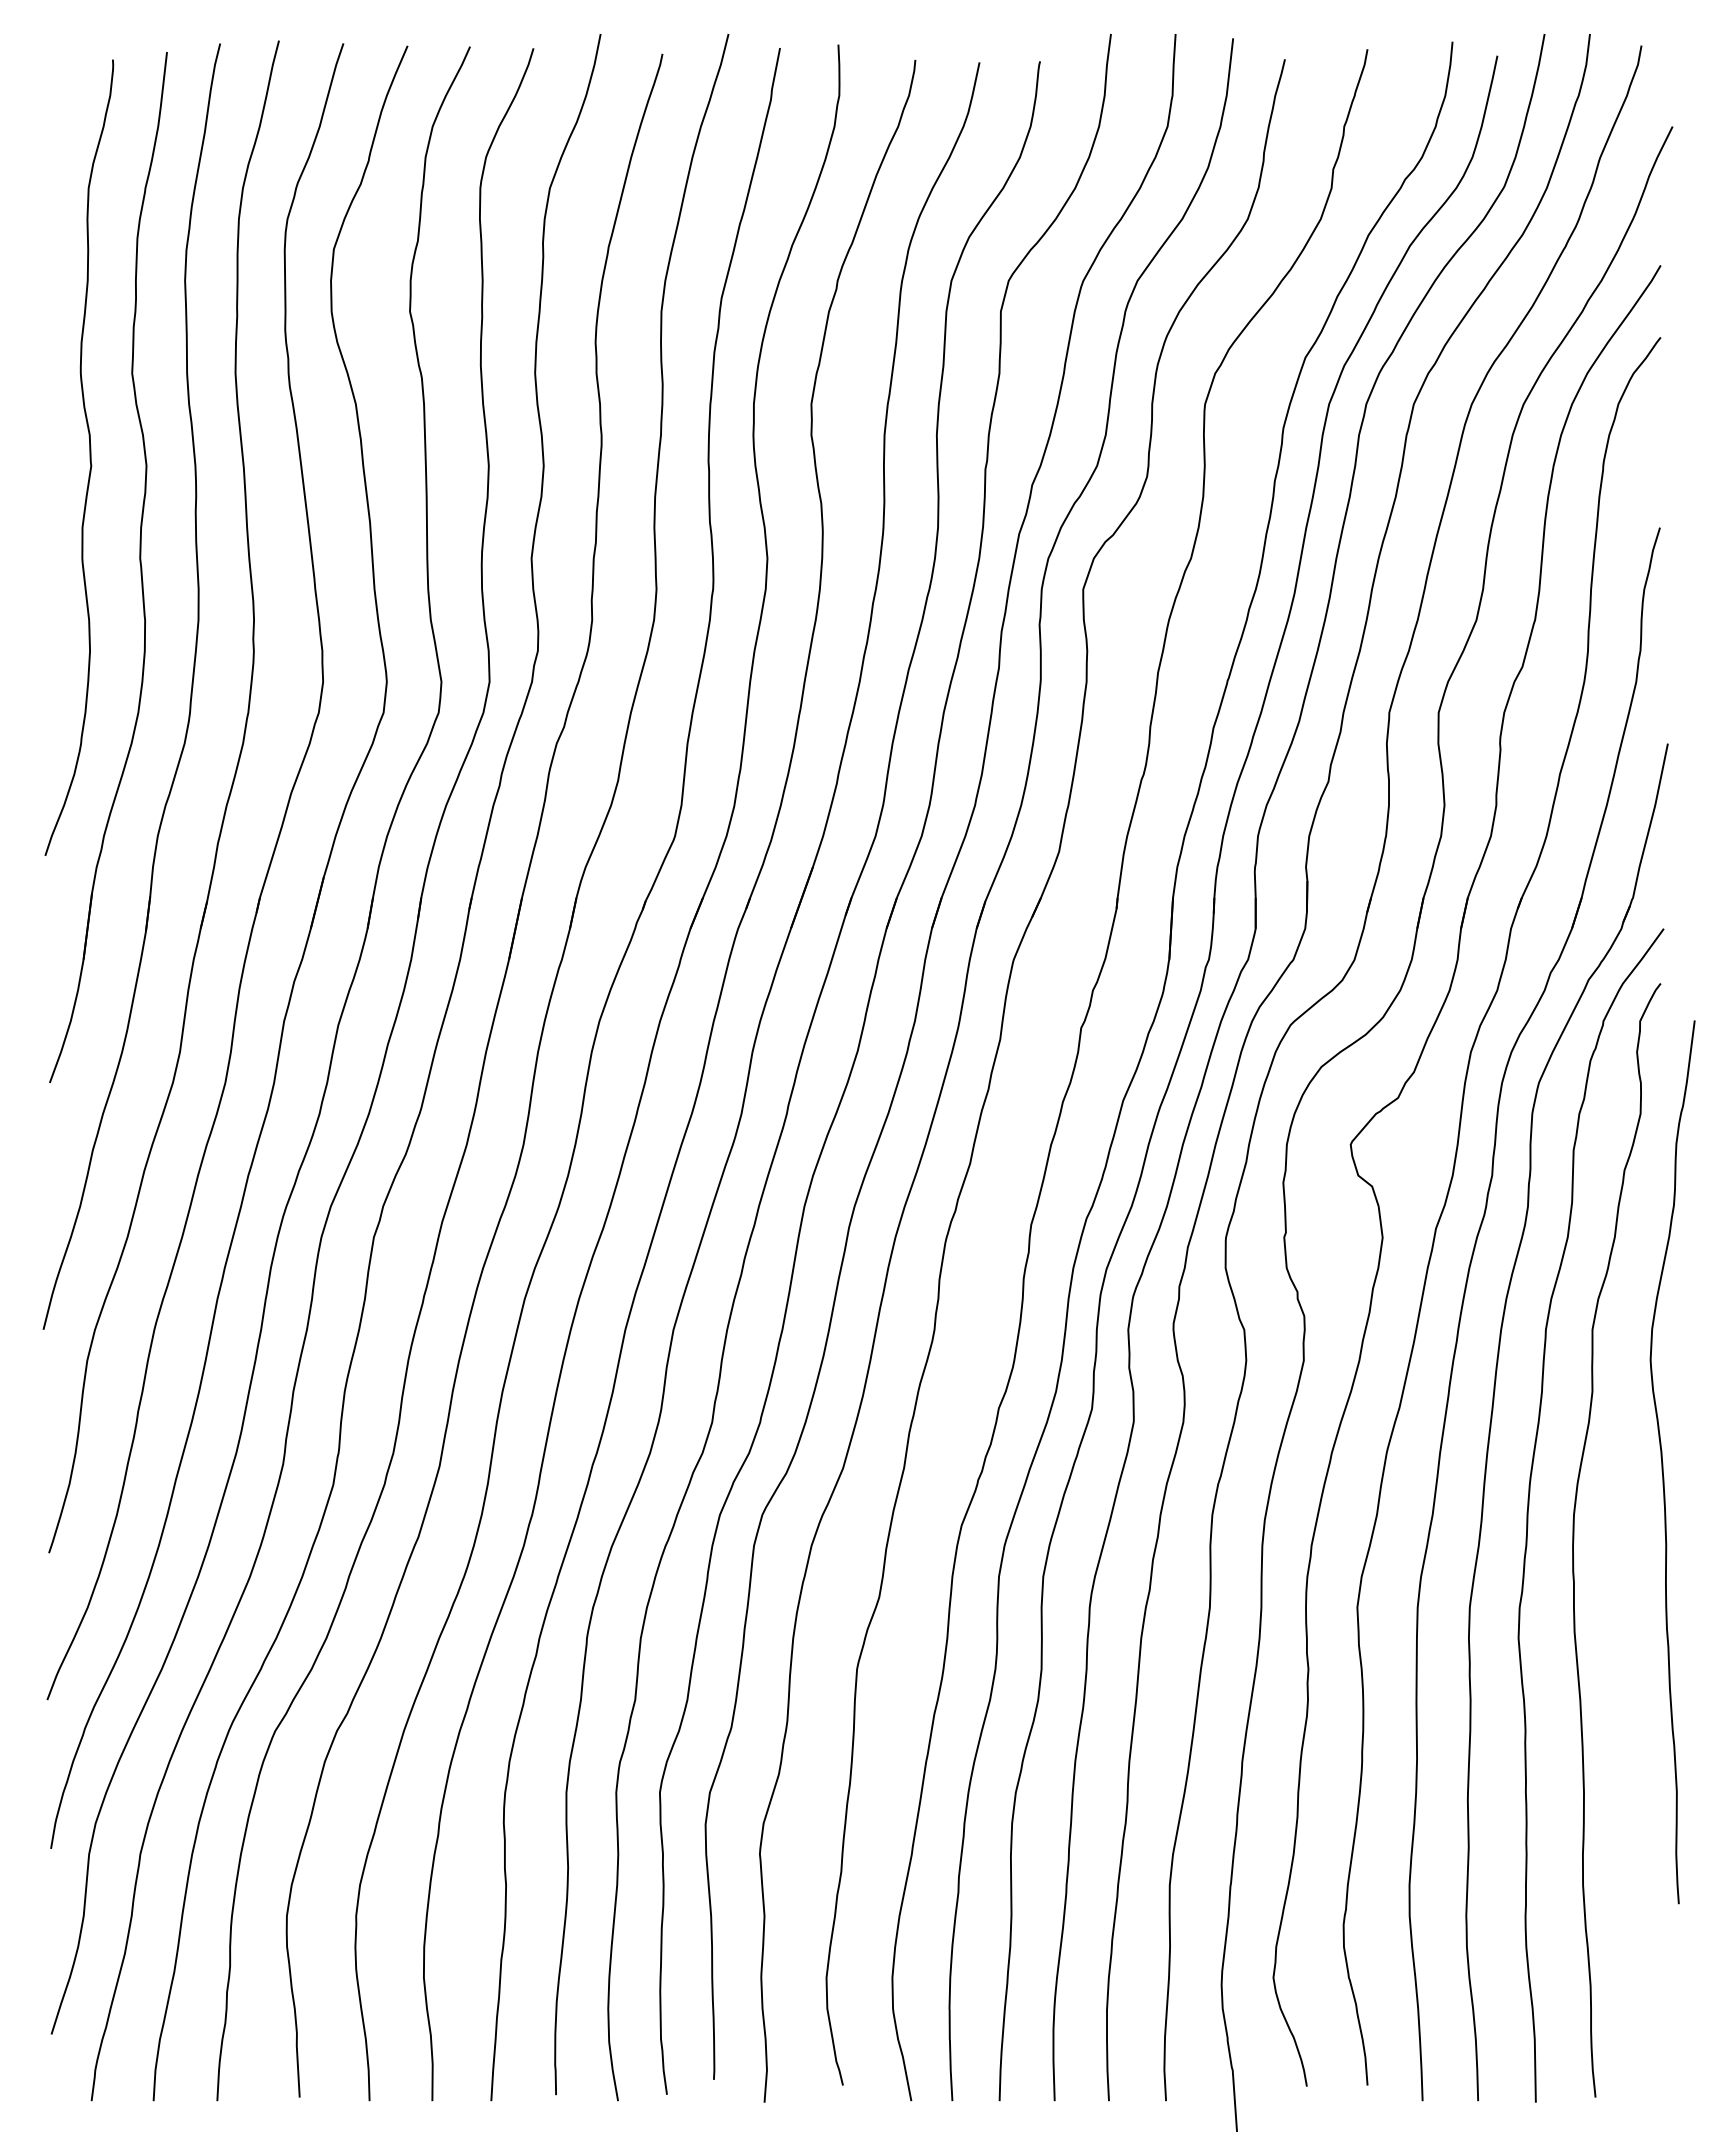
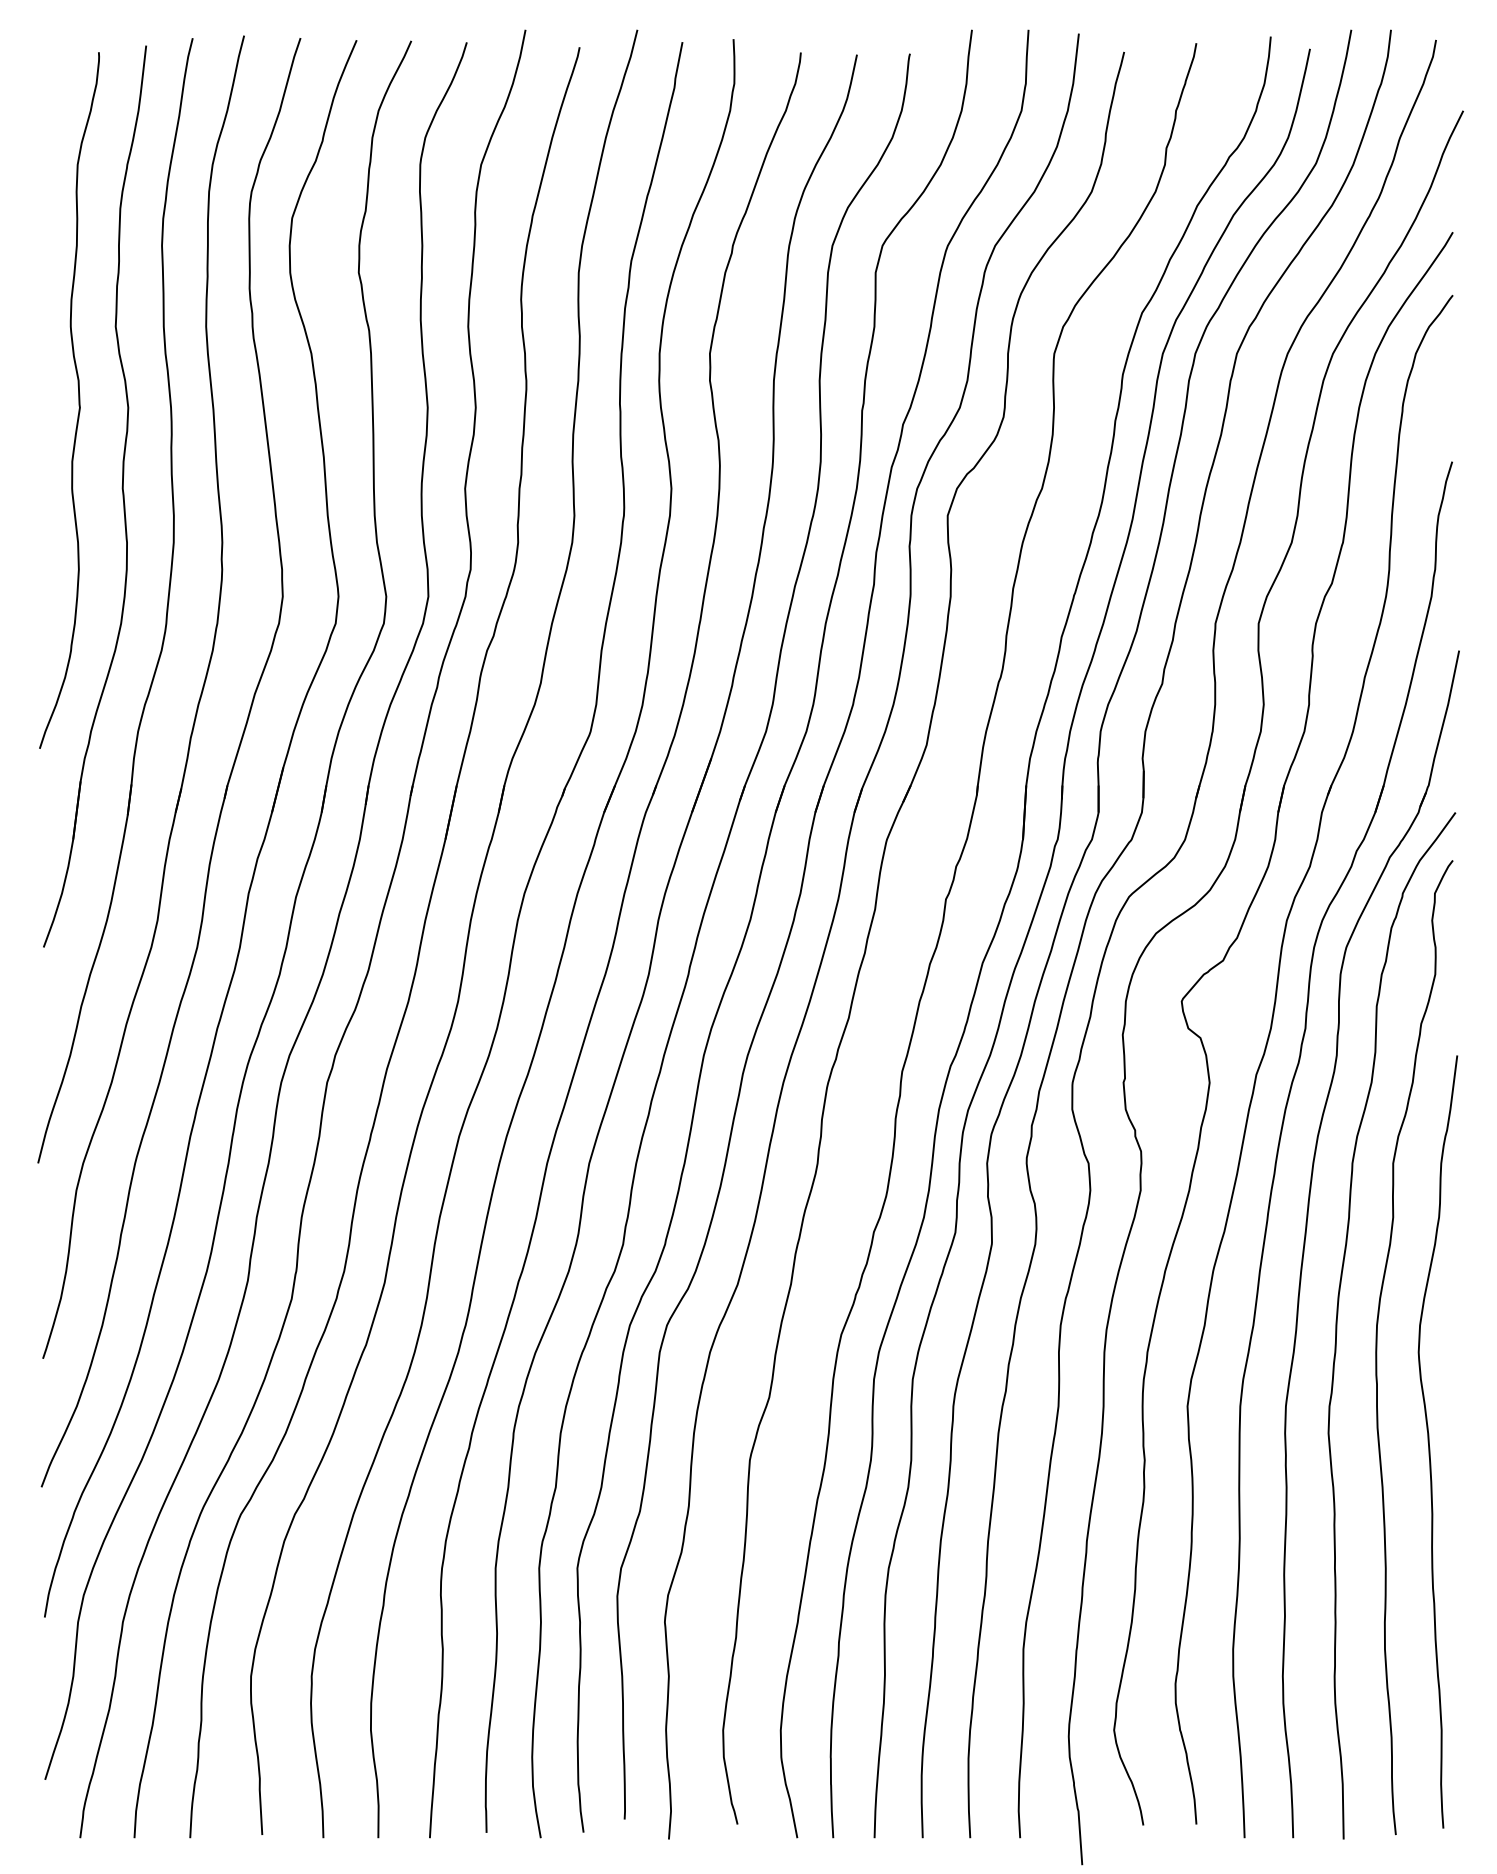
curve: (1663, 1462) -> (1429, 1442), moved

